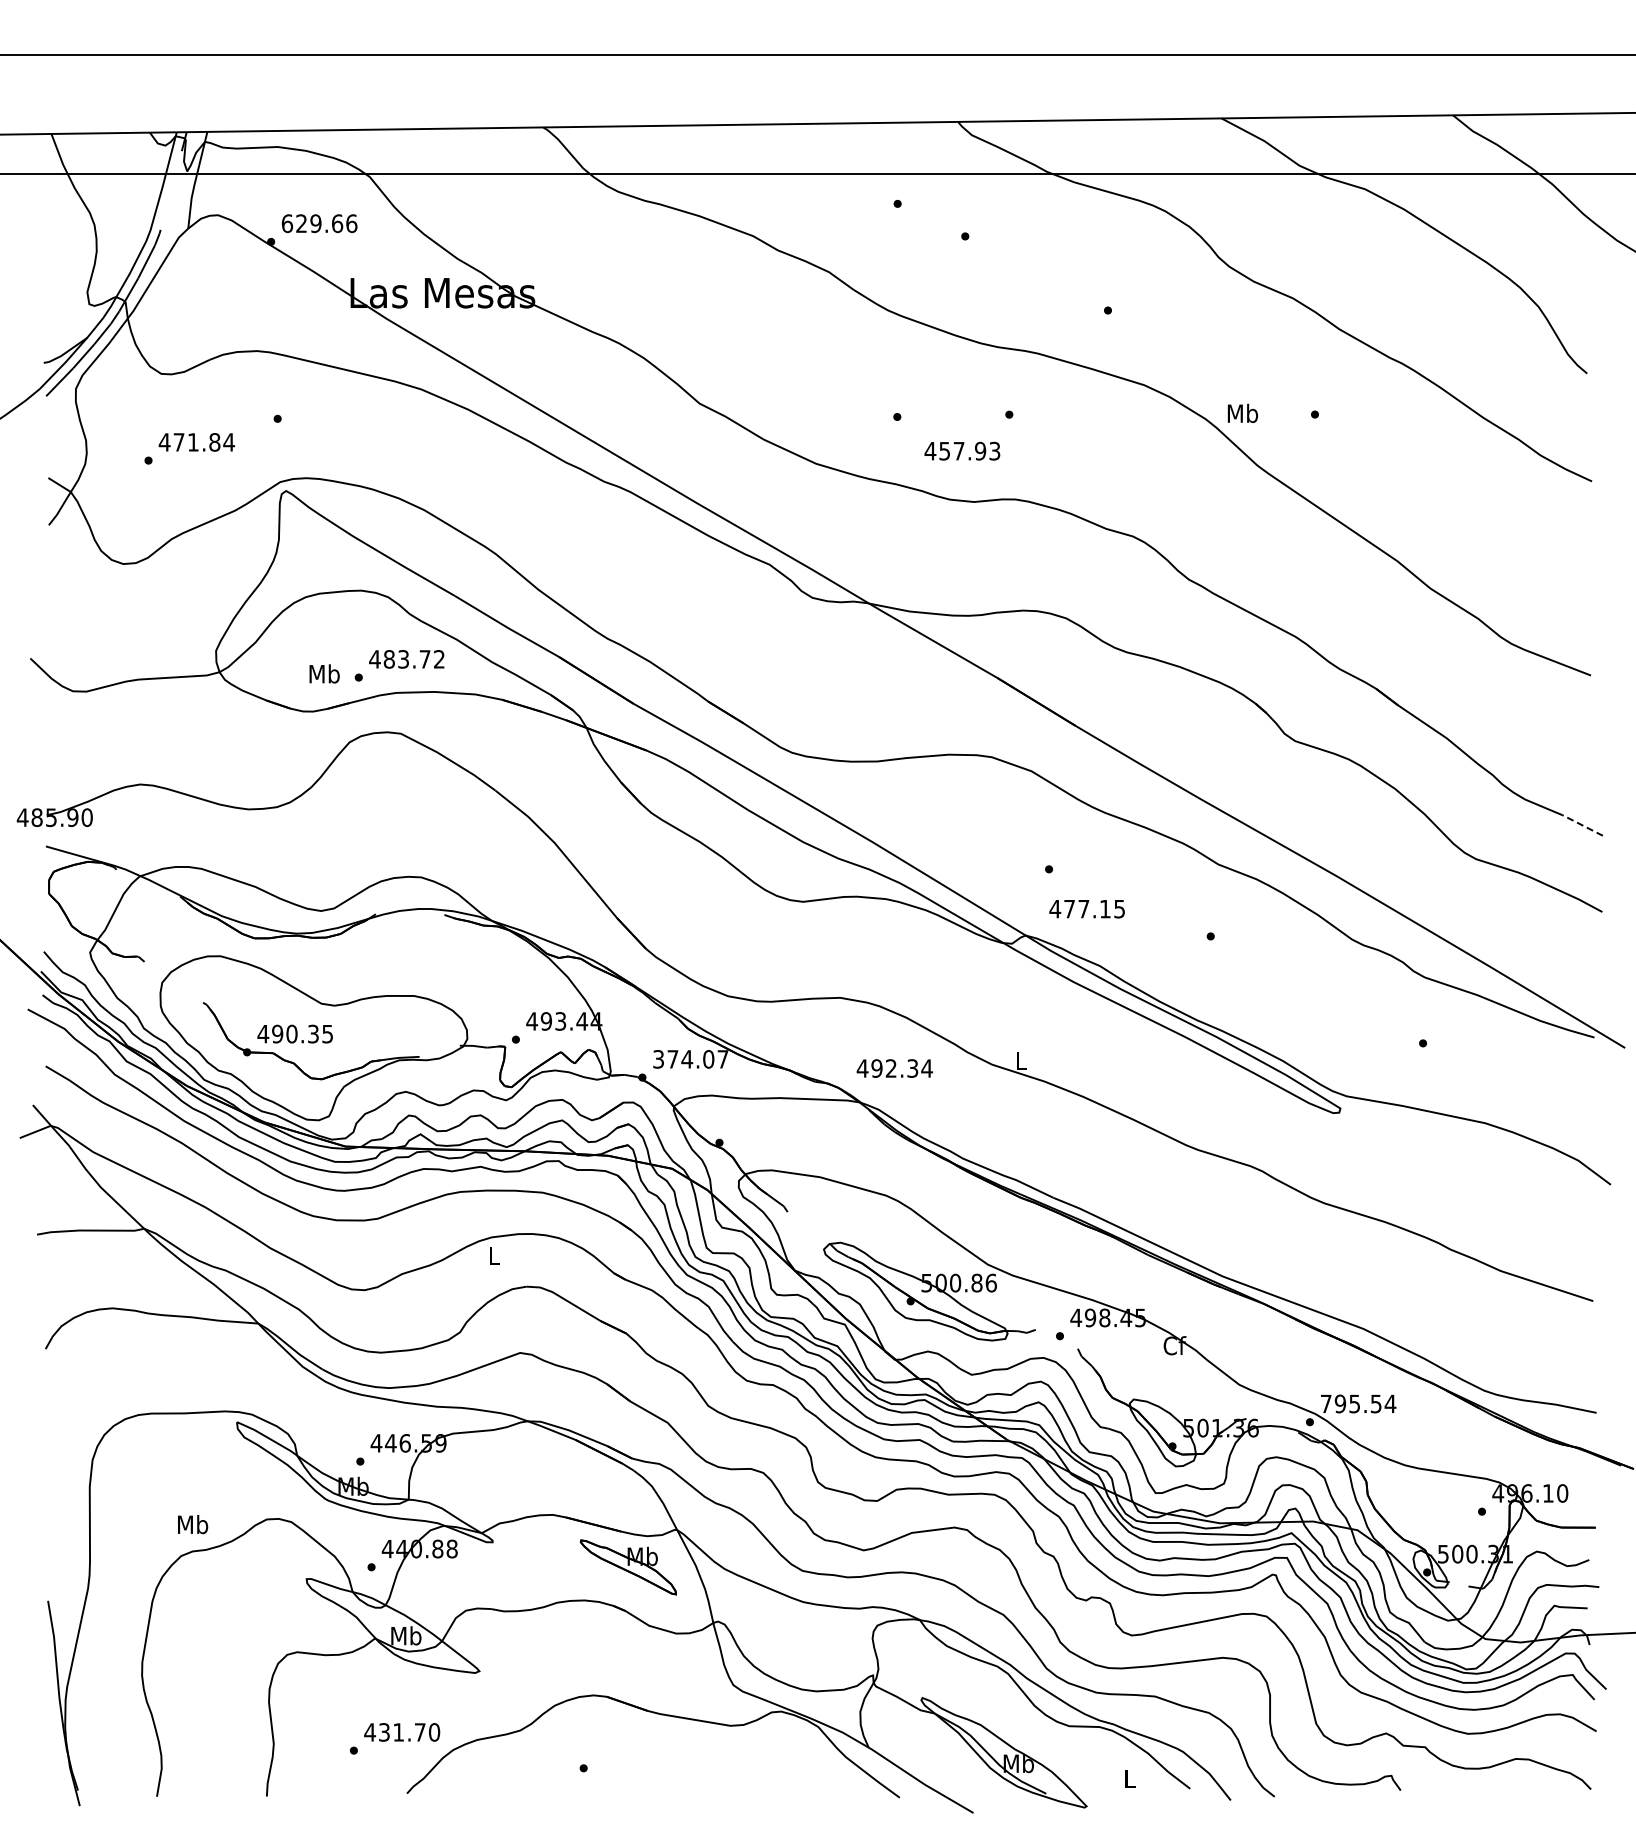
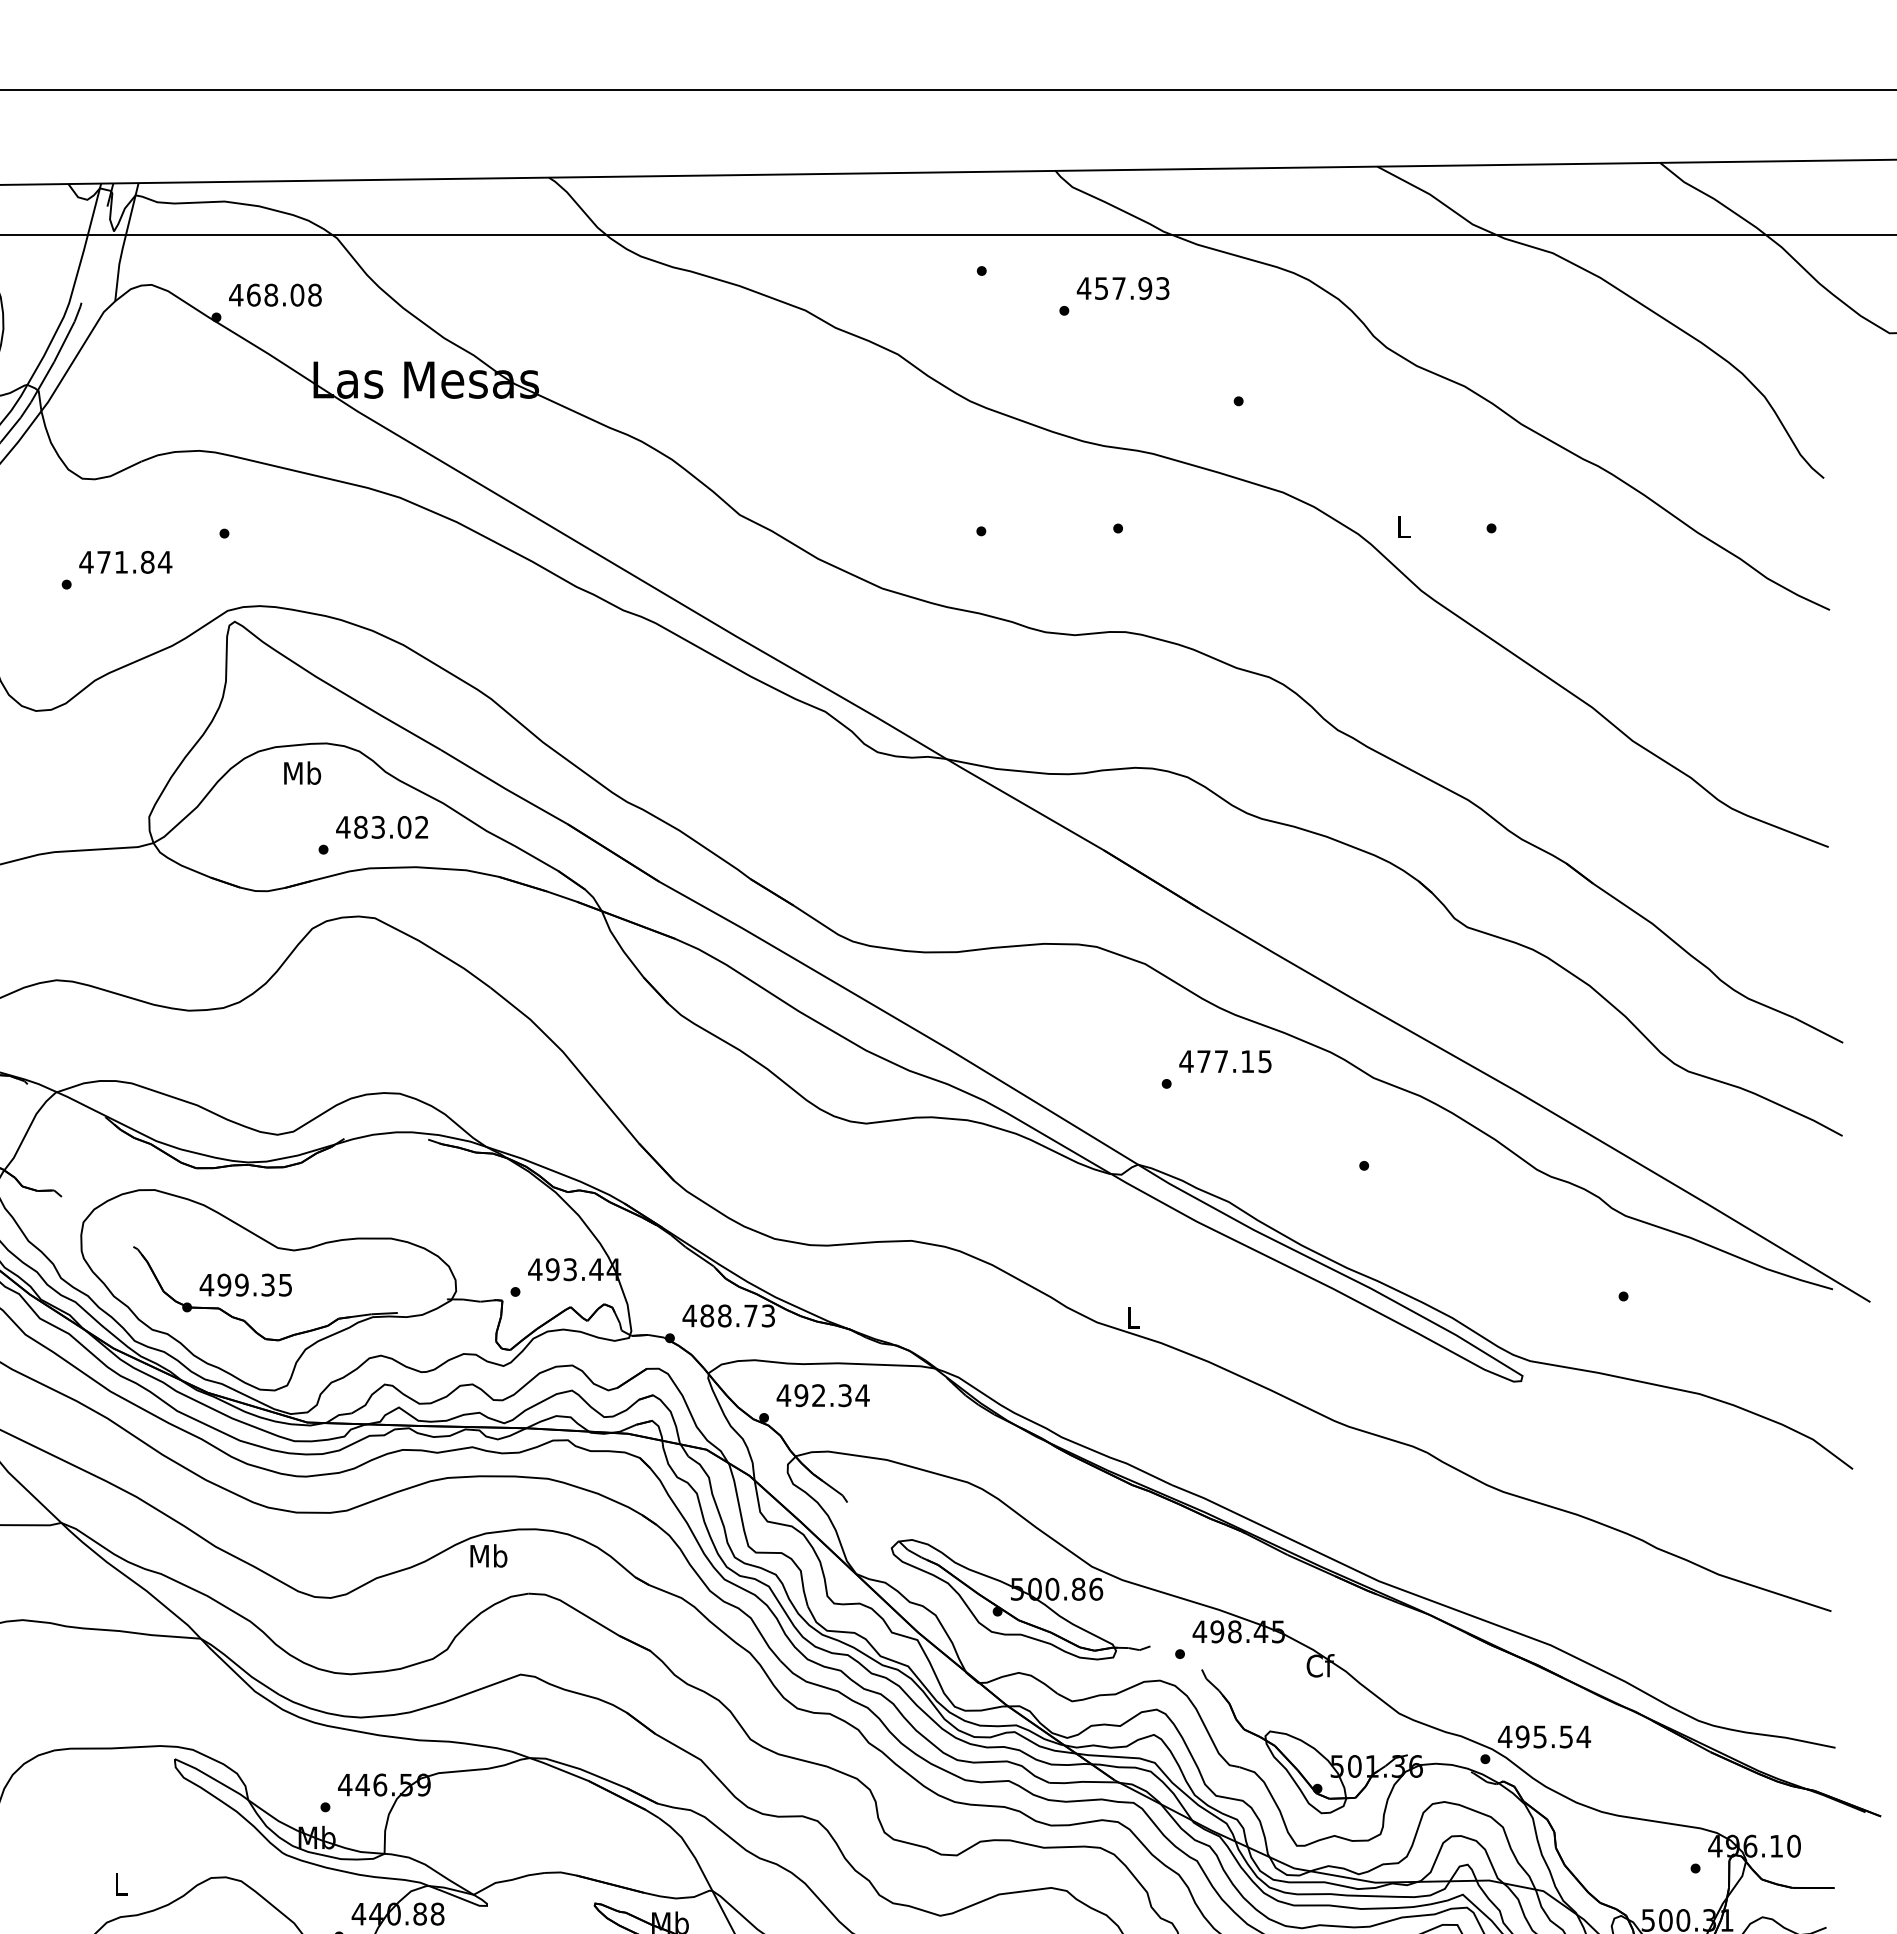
text: (319, 223) -> (275, 294), 629.66 -> 468.08
text: (1242, 413) -> (1402, 527), Mb -> L
text: (962, 450) -> (1123, 287), moved
text: (424, 659) -> (403, 827), 483.72 -> 483.02
text: (324, 673) -> (302, 772), moved
line: (1582, 825) -> (1818, 1030), dashed -> solid
text: (1086, 909) -> (1224, 1062), moved
text: (291, 1034) -> (241, 1285), 490.35 -> 499.35
text: (690, 1059) -> (728, 1316), 374.07 -> 488.73
text: (894, 1068) -> (822, 1395), moved
text: (494, 1255) -> (489, 1555), L -> Mb
text: (1326, 1403) -> (1505, 1736), 795.54 -> 495.54
text: (193, 1524) -> (121, 1884), Mb -> L

